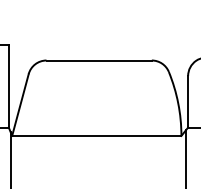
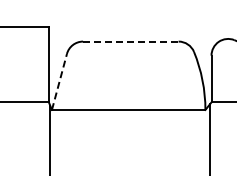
line: (98, 60) -> (130, 41), solid -> dashed
line: (20, 104) -> (59, 81), solid -> dashed

